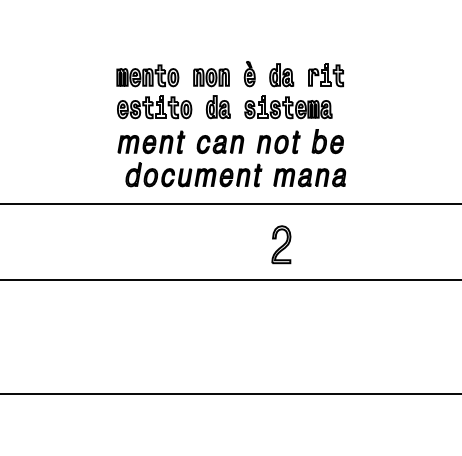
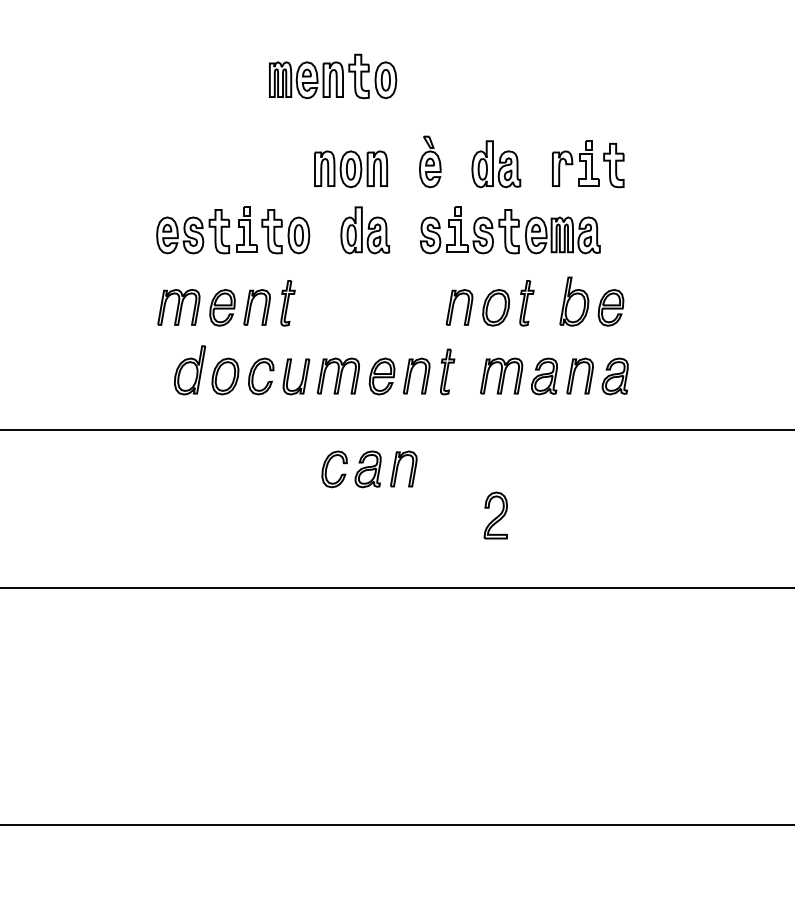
part: (147, 75) -> (332, 75), moved
part: (220, 144) -> (369, 469), moved
part: (281, 244) -> (495, 514), size x0.6

